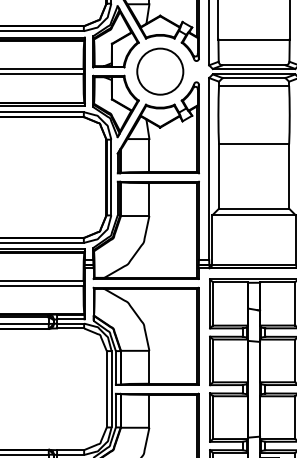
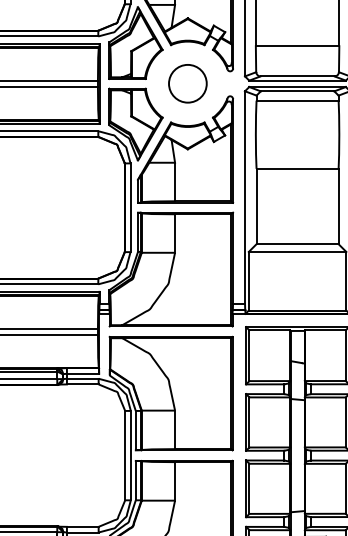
circle: (160, 71) -> (188, 83), size x0.7

